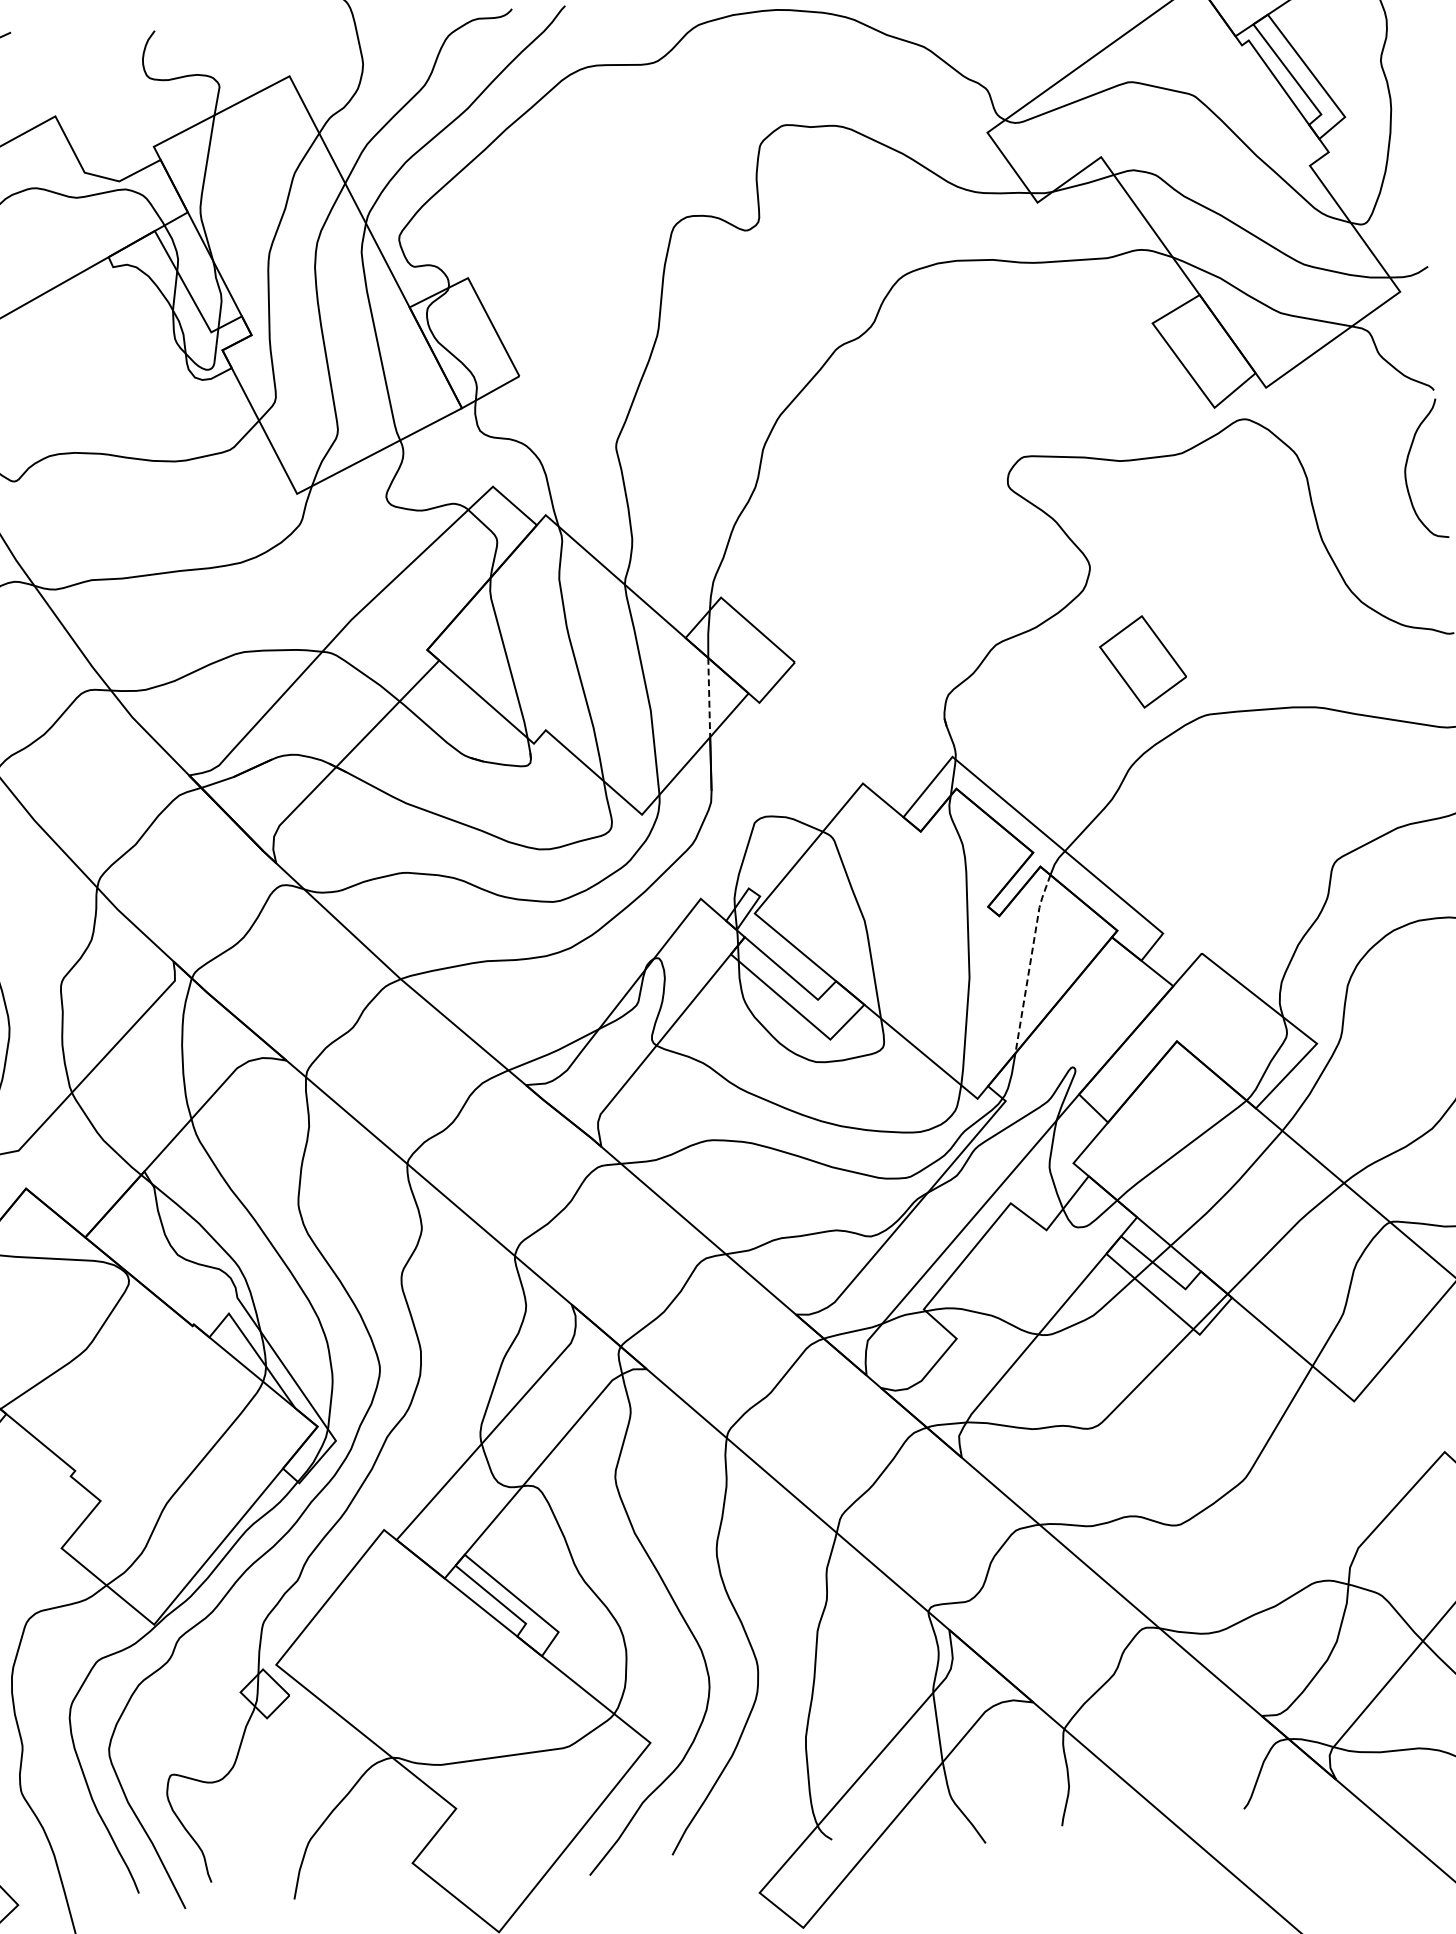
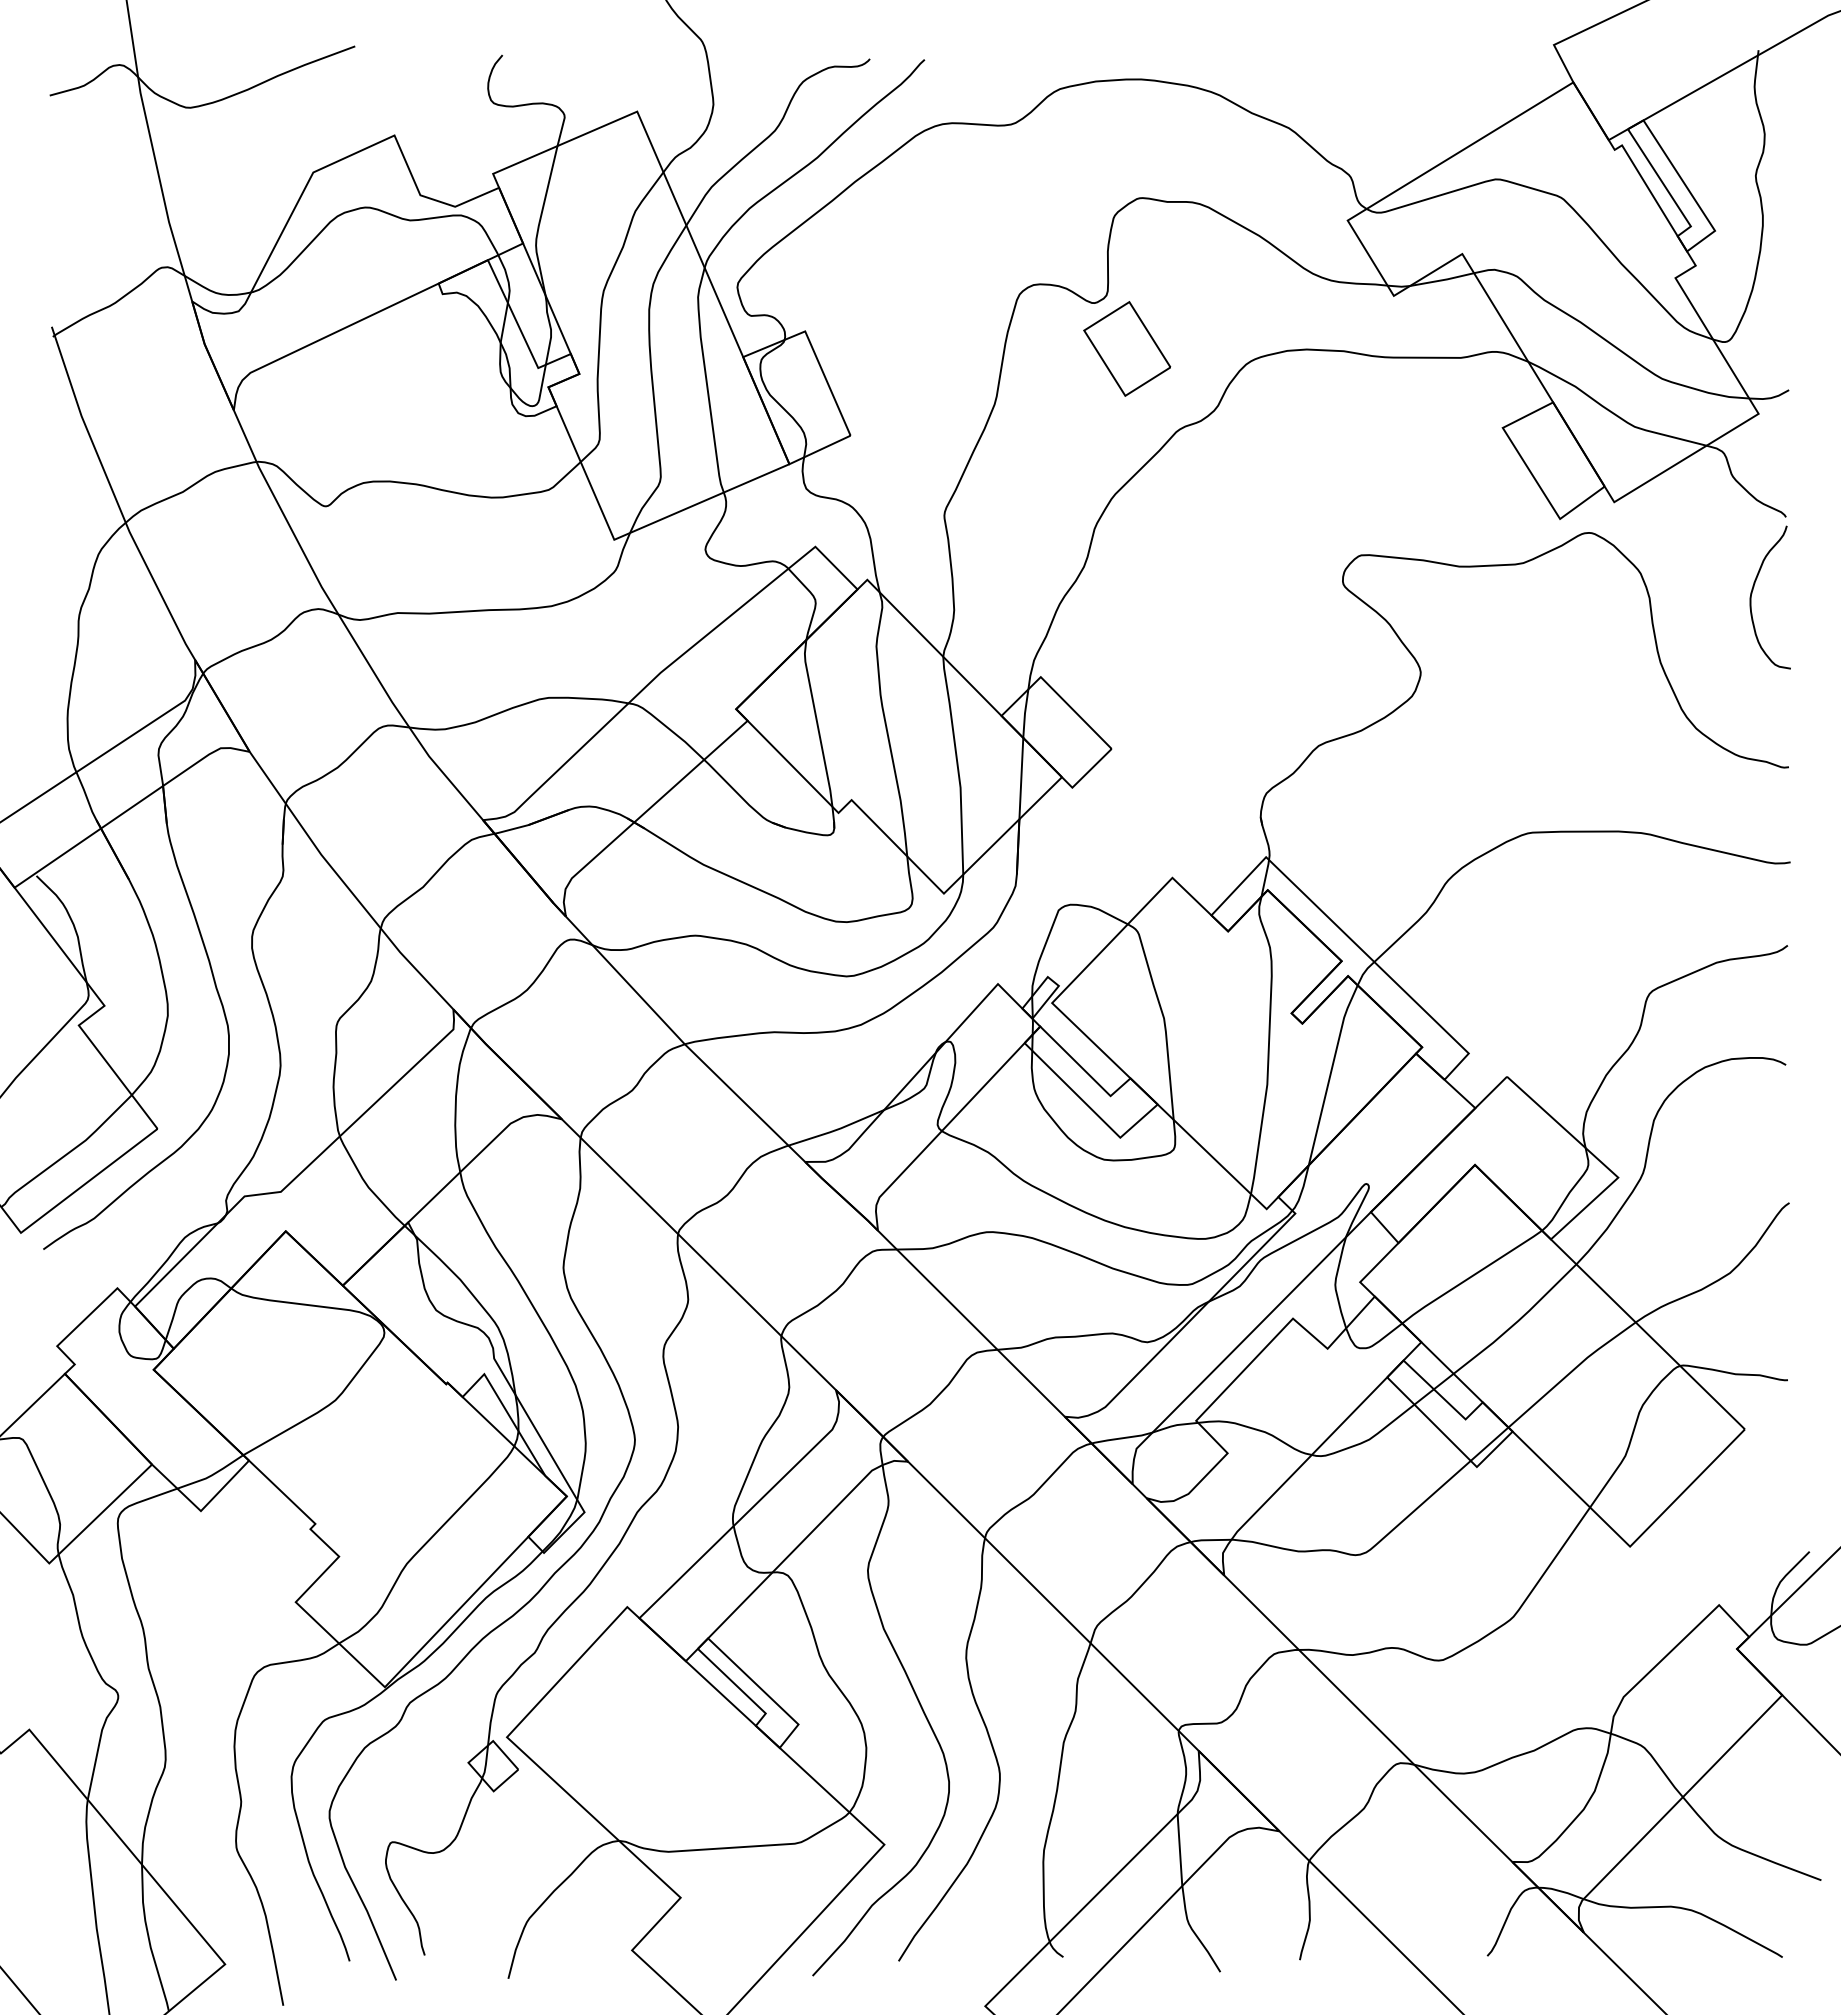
part: (1143, 661) -> (1127, 348), moved
line: (709, 697) -> (1021, 778), dashed -> solid
line: (1030, 962) -> (1330, 1073), dashed -> solid

